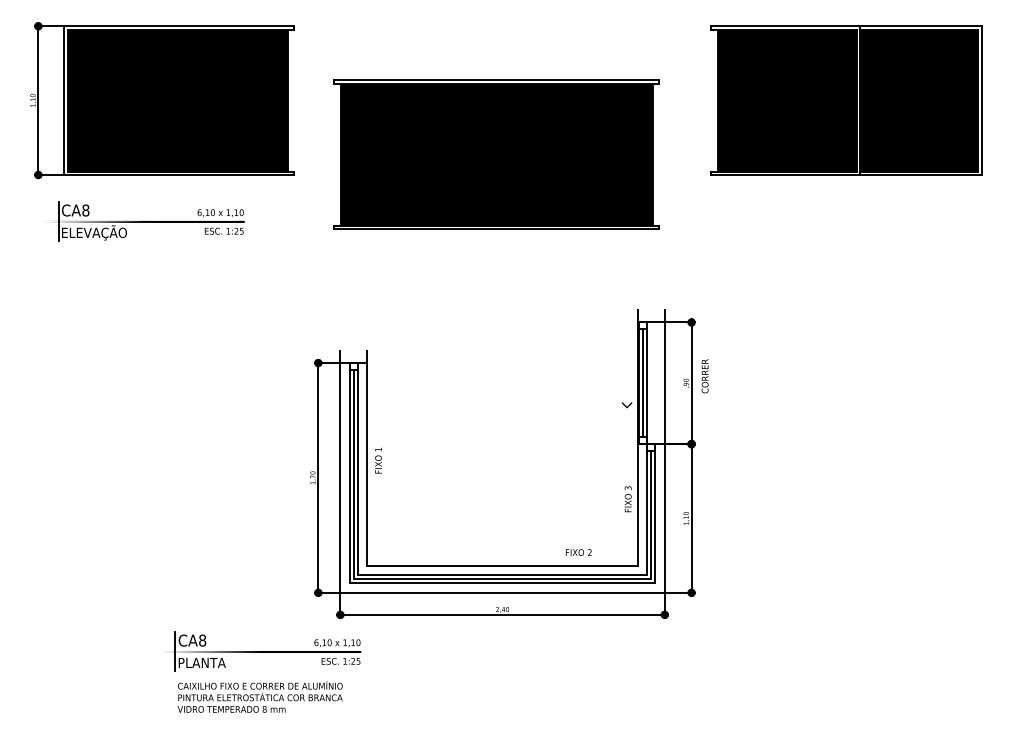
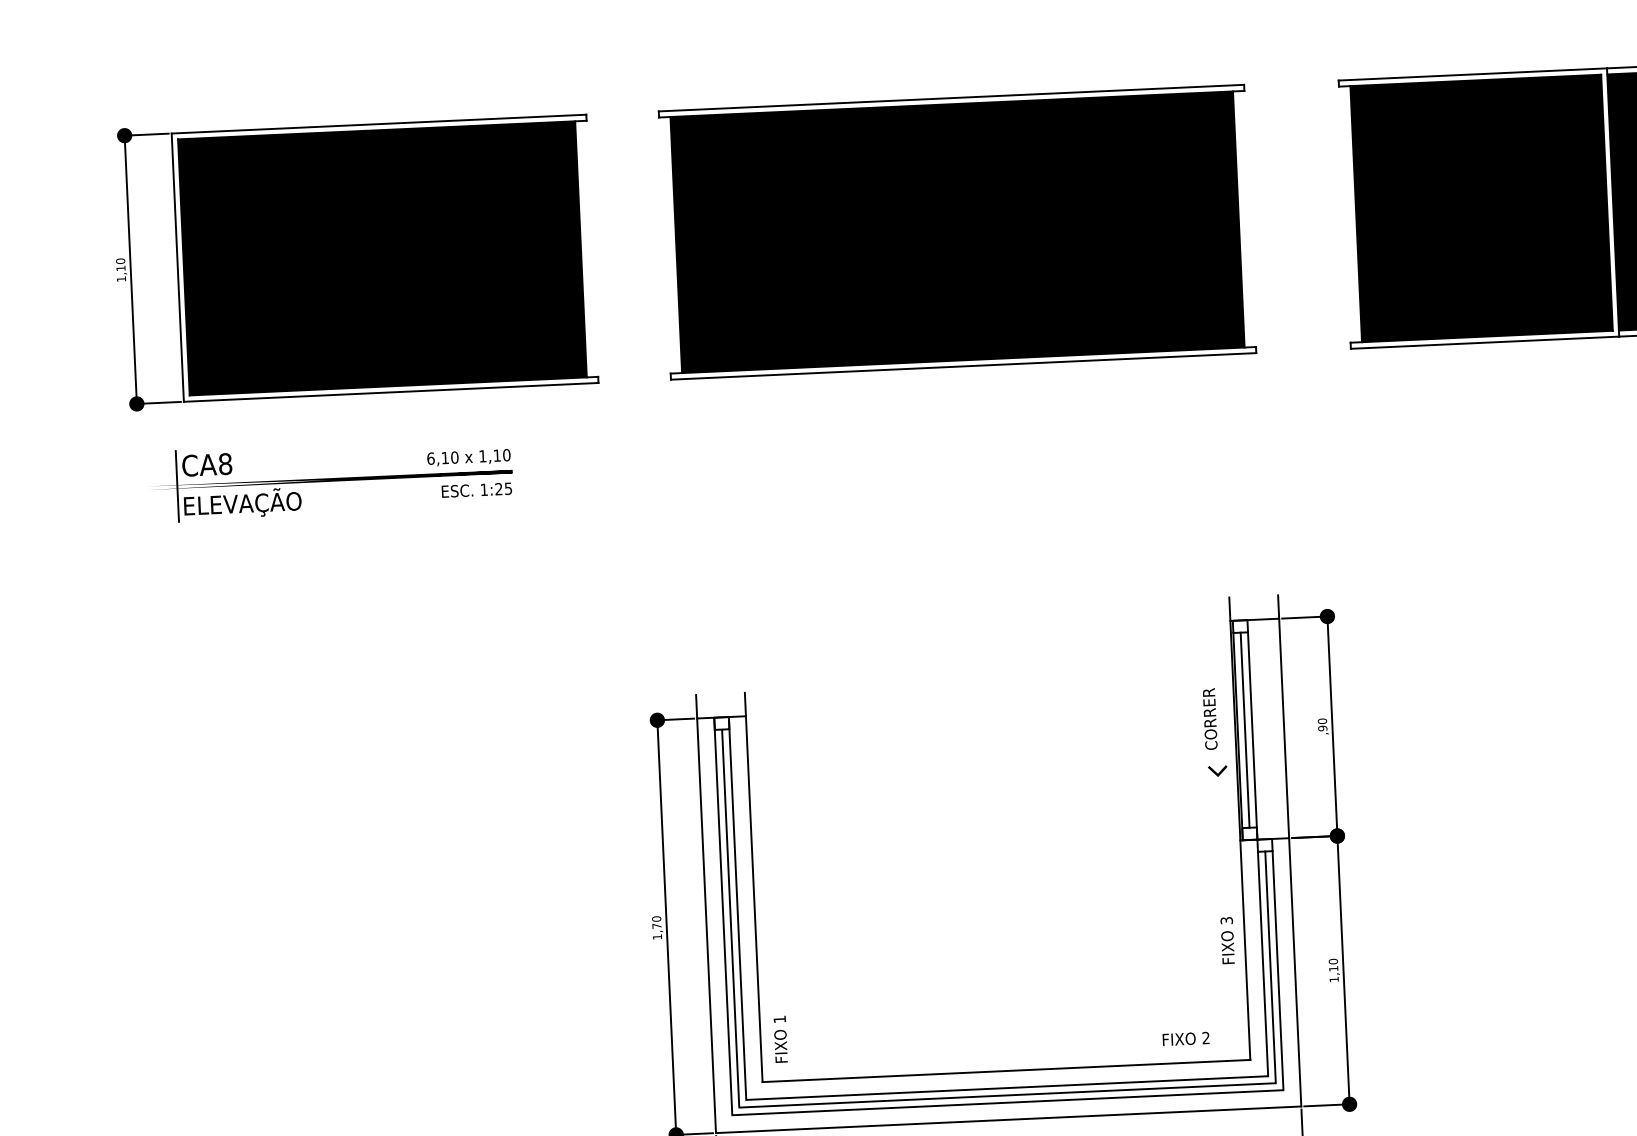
part: (496, 154) -> (957, 231), moved
text: (704, 376) -> (1209, 719), moved
text: (378, 460) -> (780, 1039), moved
text: (578, 552) -> (1185, 1038), moved

